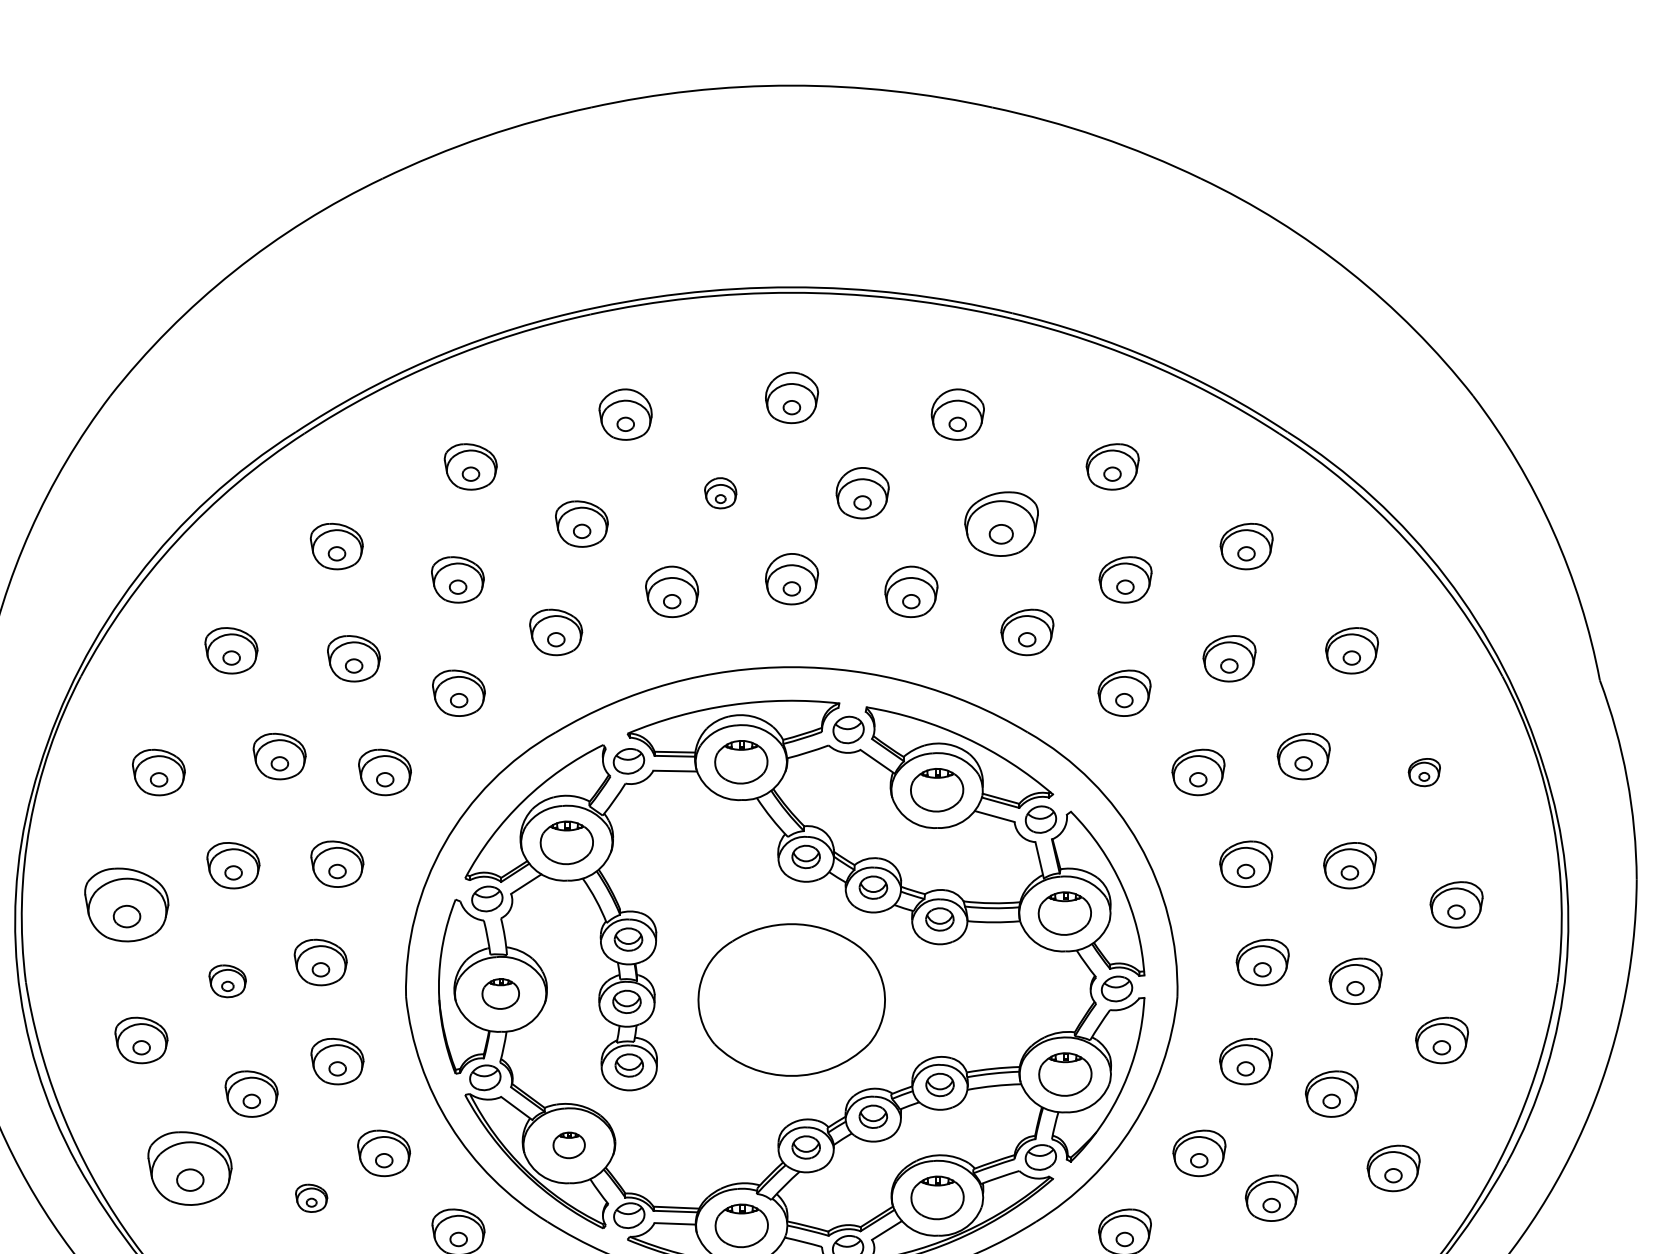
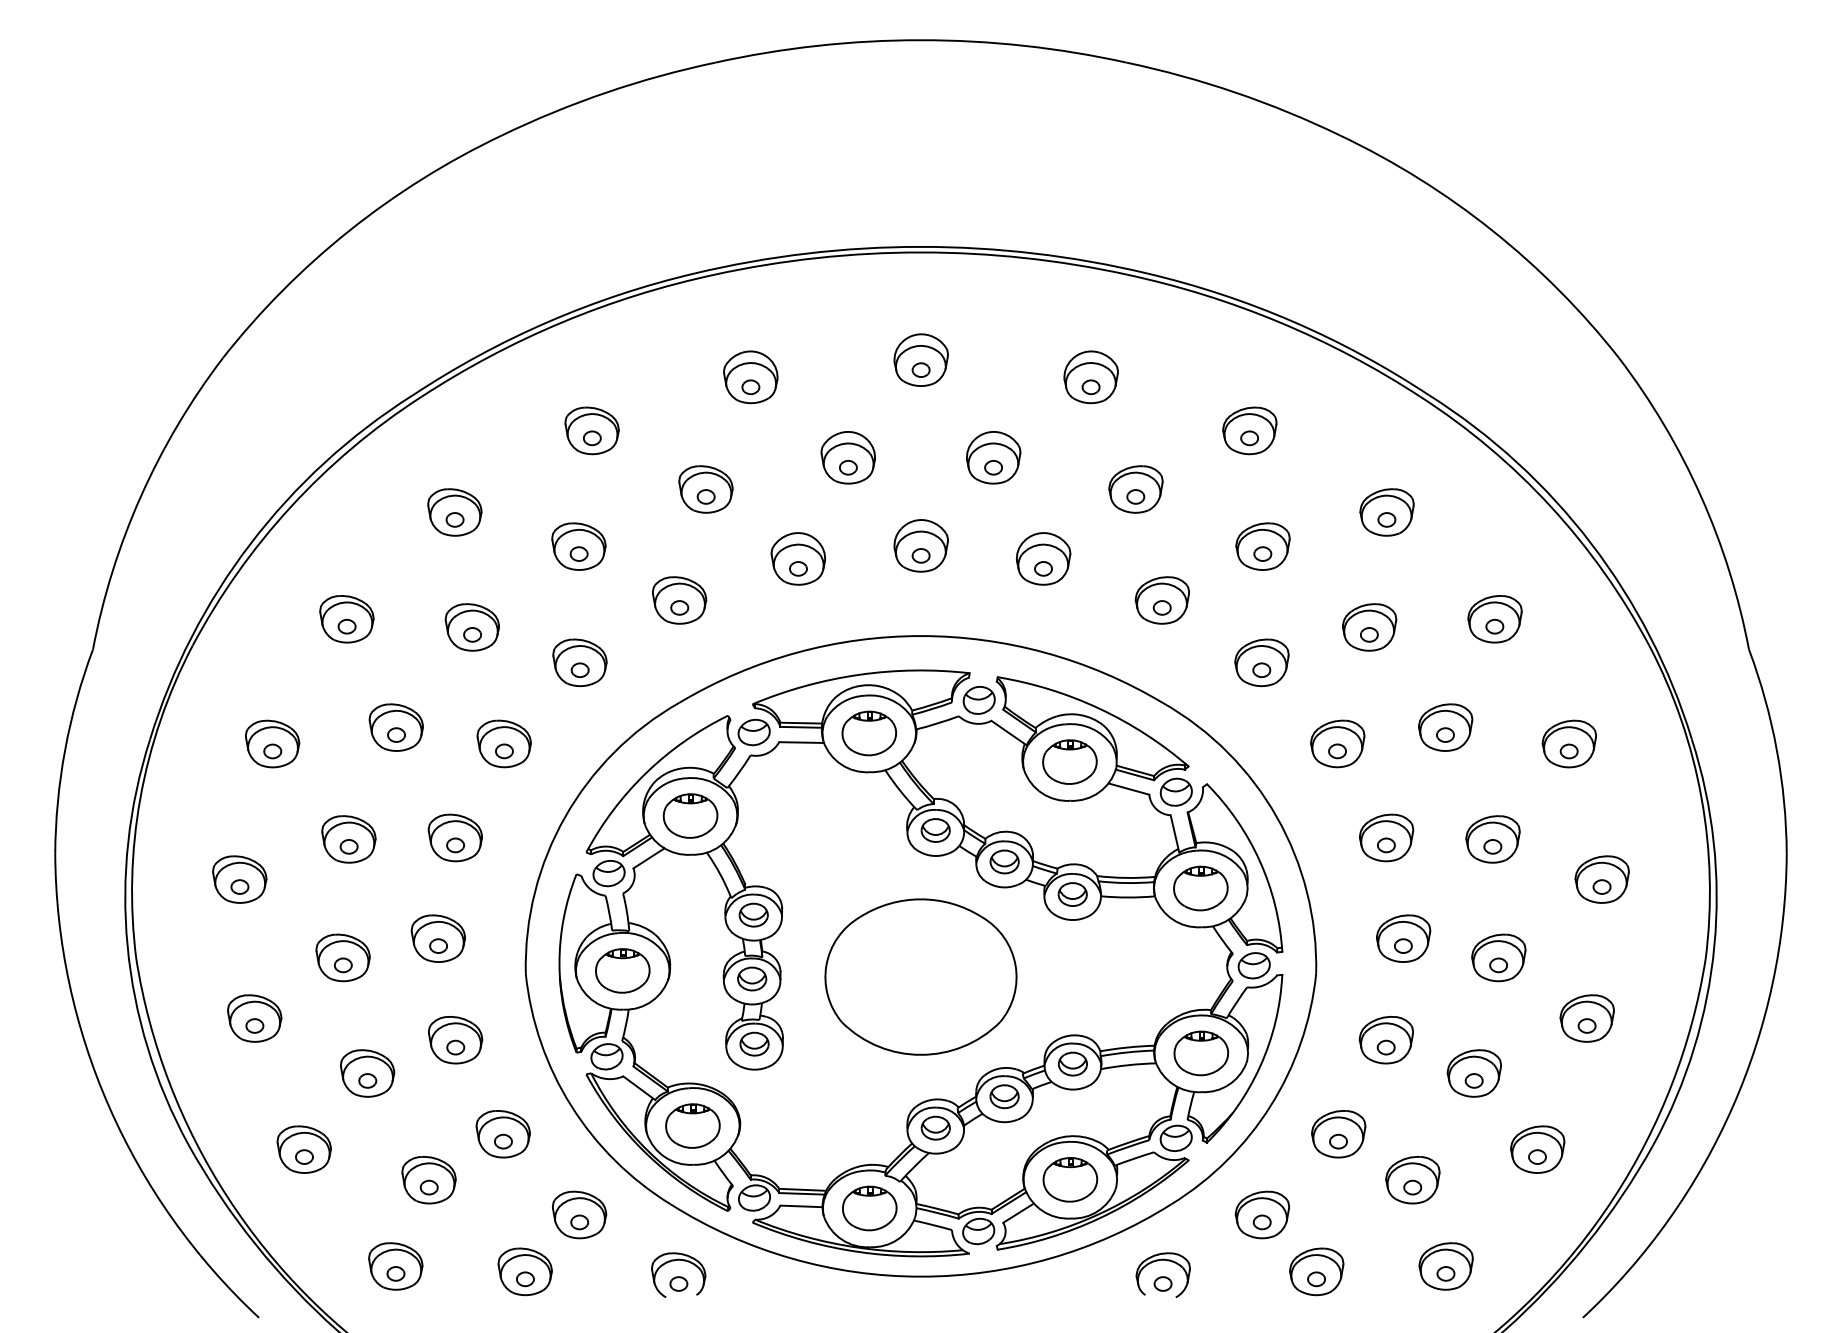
part: (720, 492) -> (847, 457), size x1.67
part: (1001, 524) -> (1135, 489), size x0.71
part: (1423, 772) -> (1568, 743), size x1.67
part: (126, 904) -> (239, 879), size x0.62
part: (227, 980) -> (342, 957), size x1.43
part: (500, 993) -> (622, 970), size x1.43
part: (568, 1144) -> (692, 1125), size x1.67
part: (189, 1168) -> (303, 1149), size x0.62
part: (311, 1198) -> (428, 1180), size x1.67

